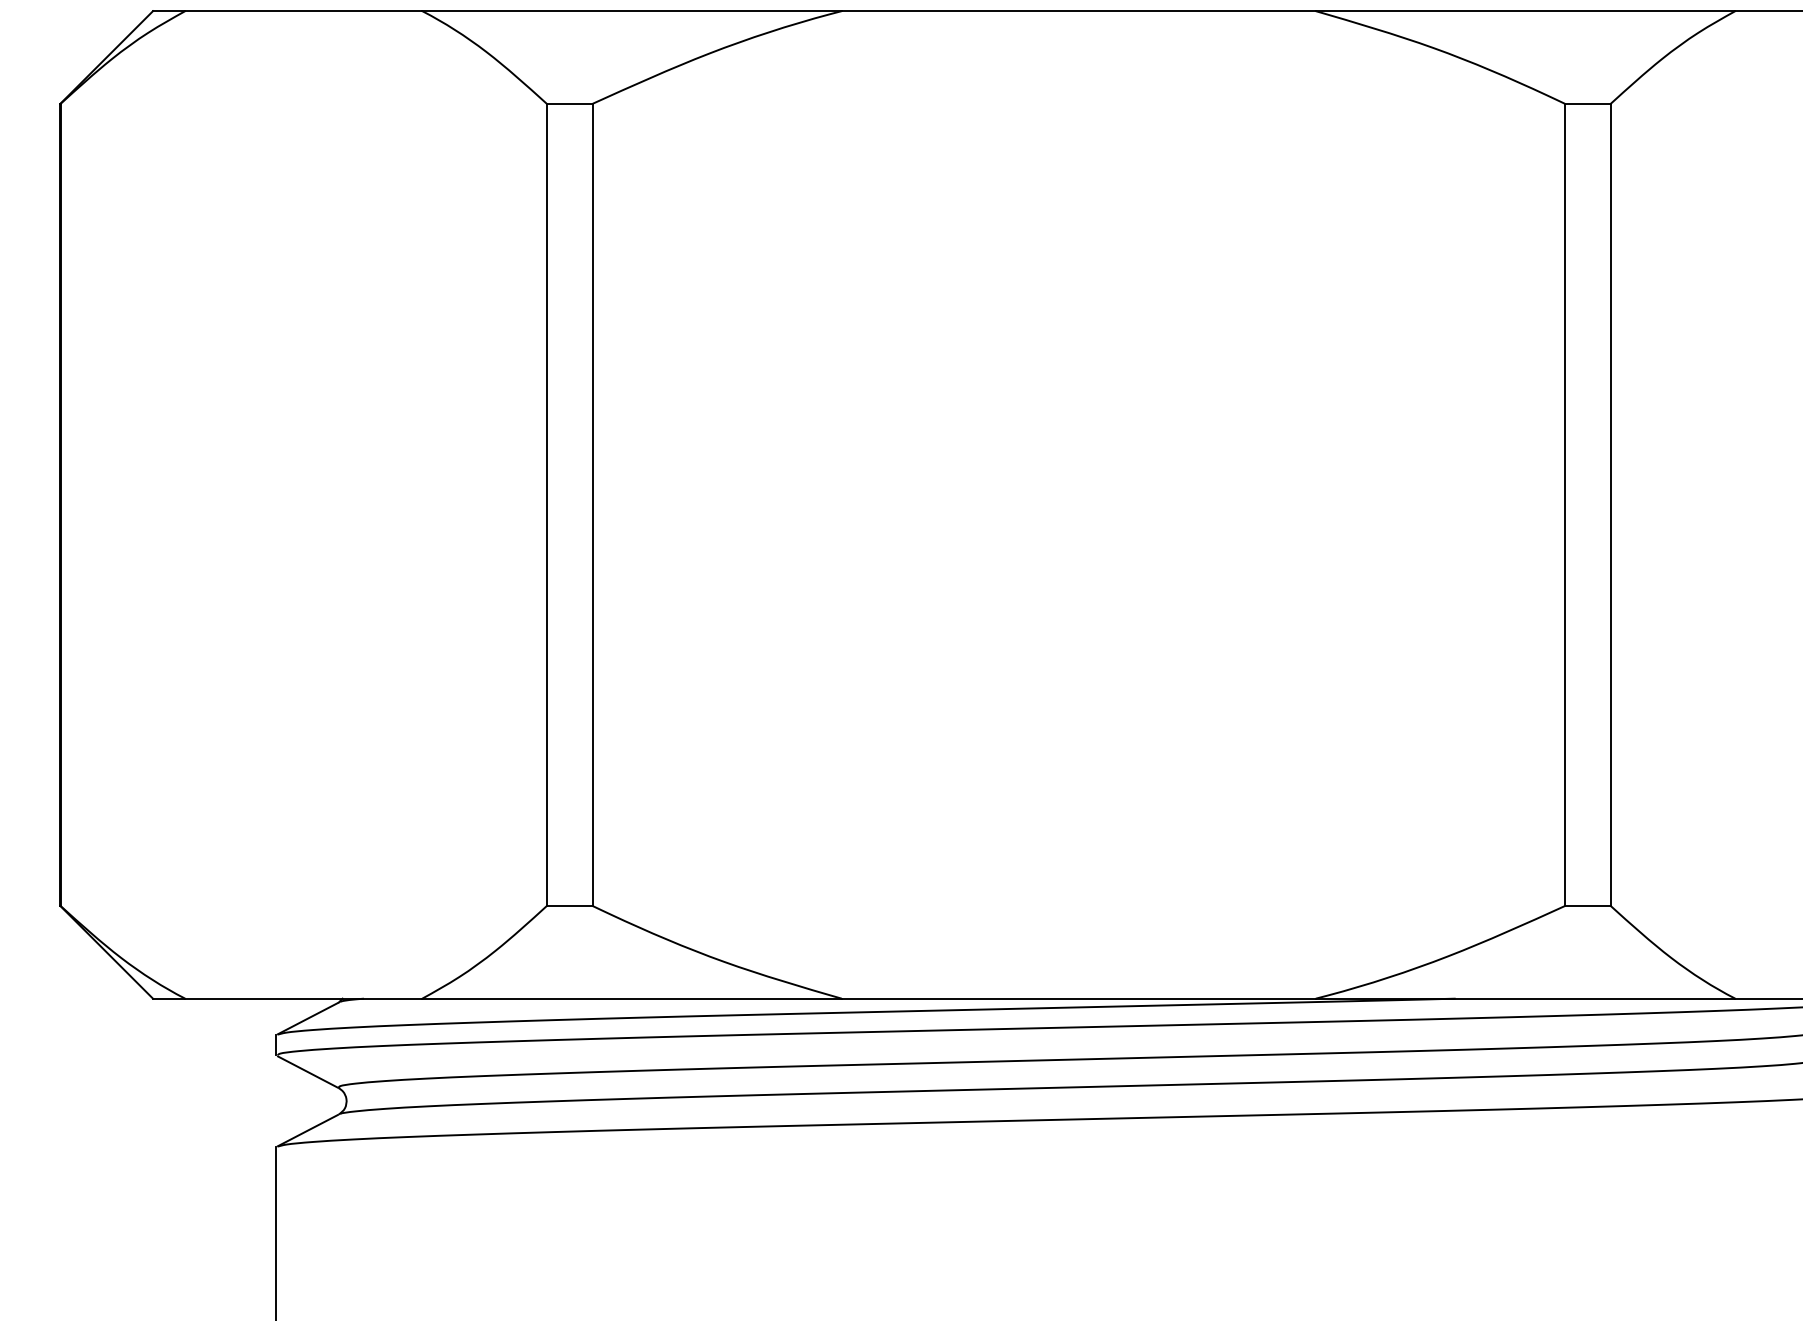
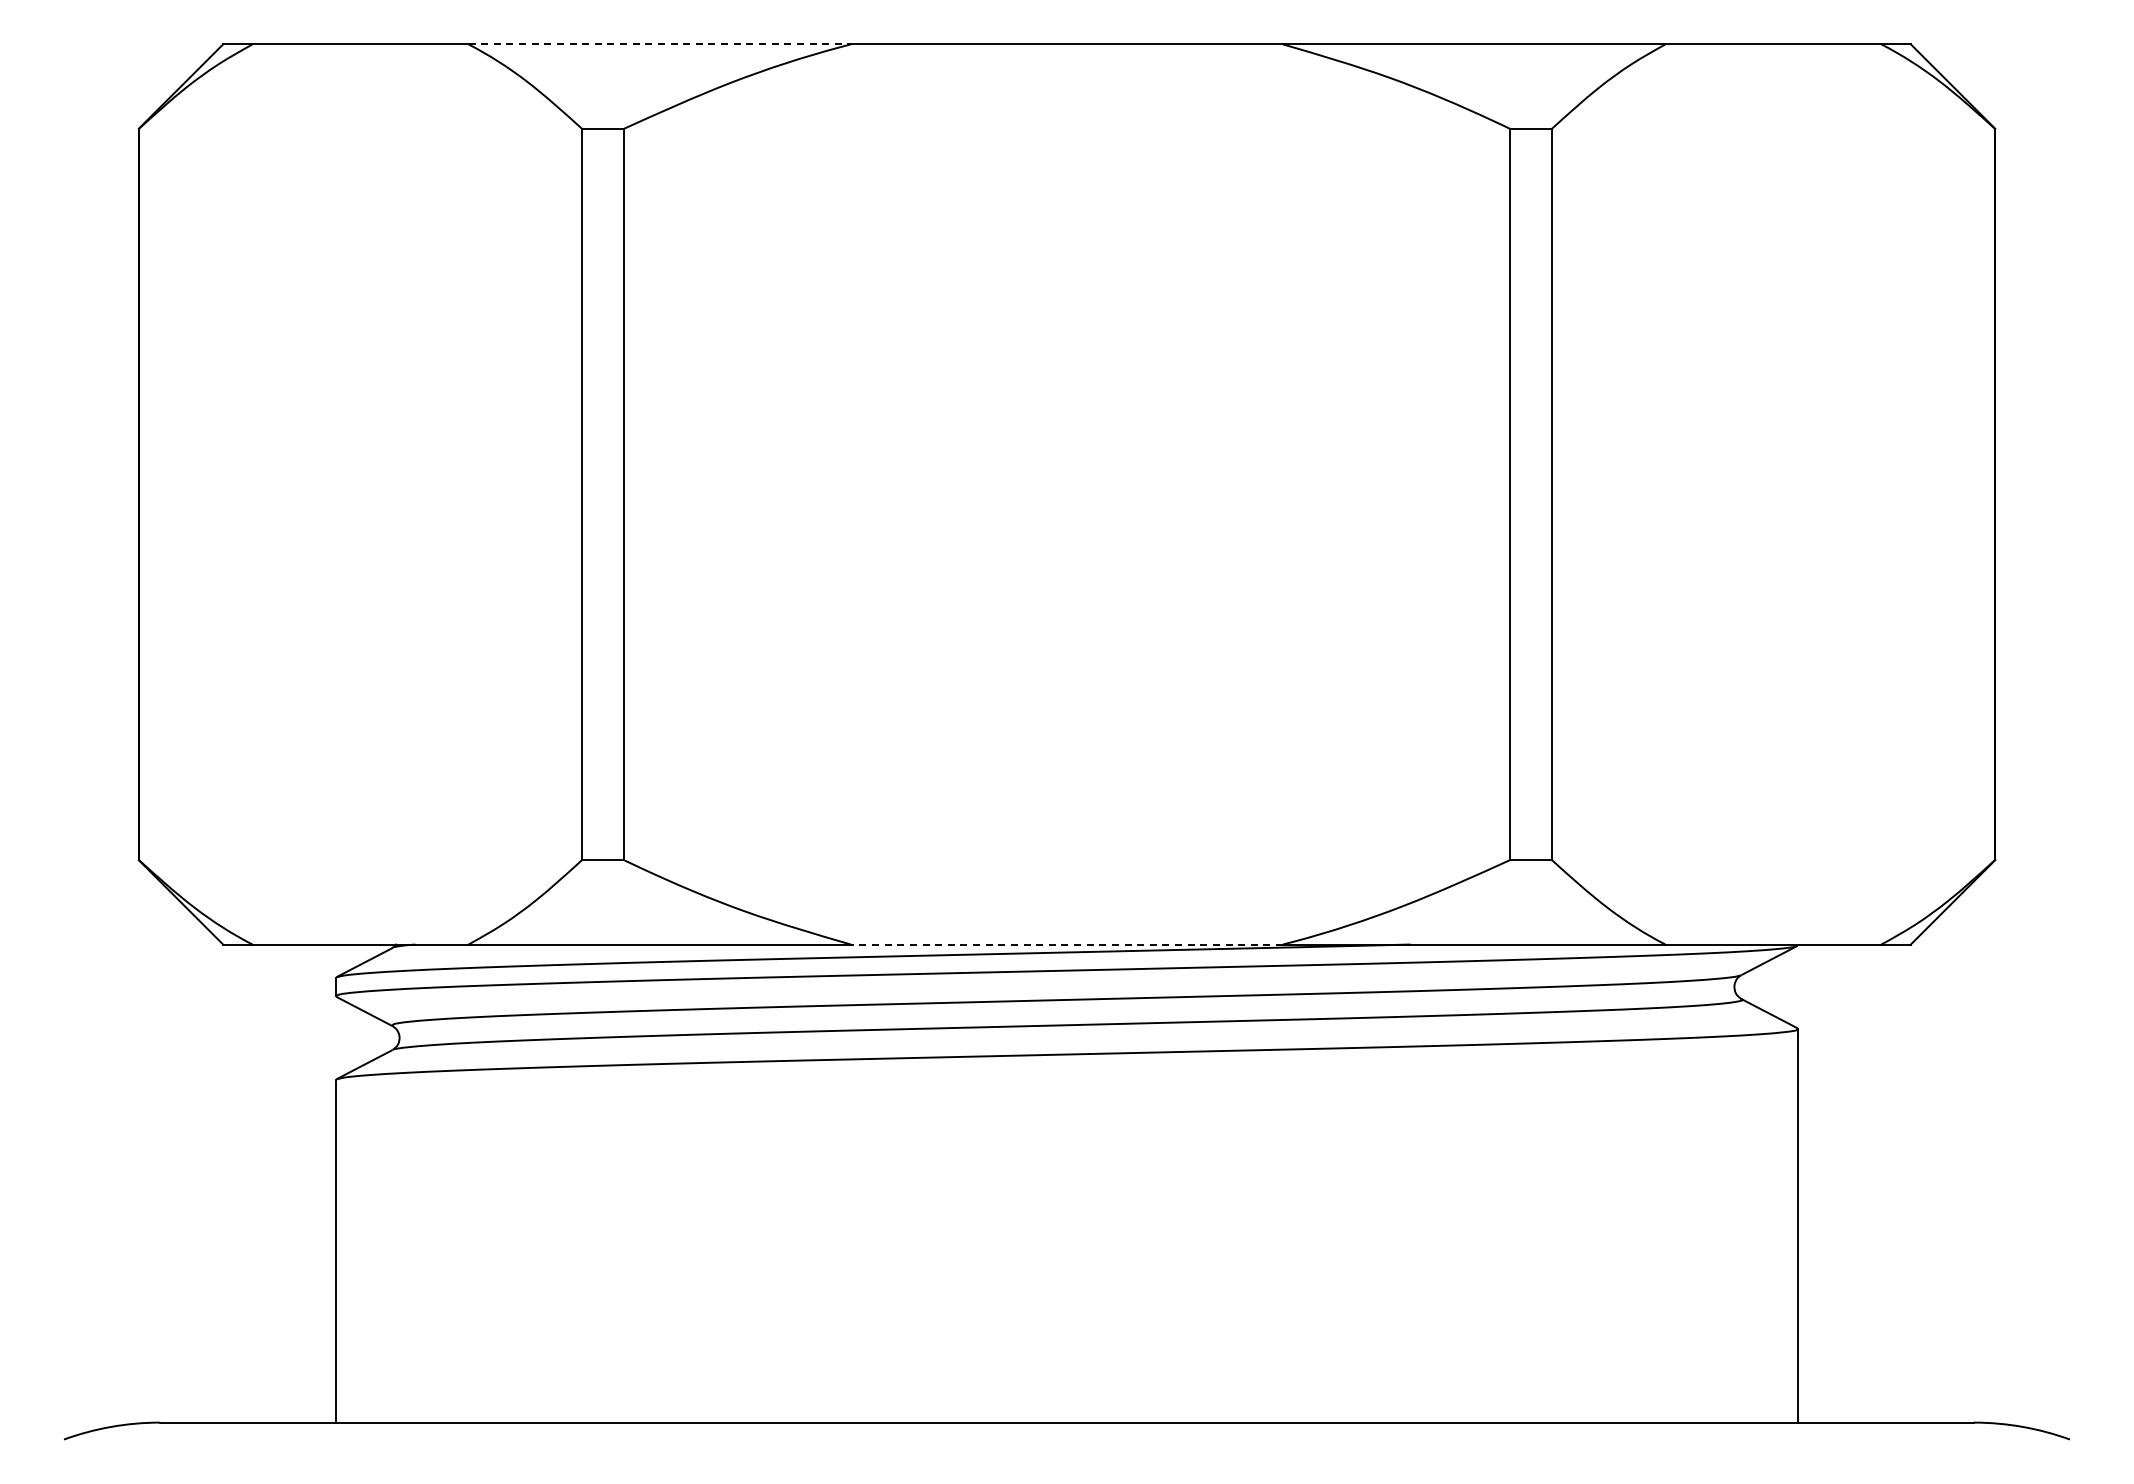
line: (632, 11) -> (660, 44), solid -> dashed
line: (1078, 998) -> (1066, 944), solid -> dashed

